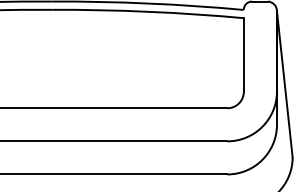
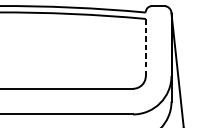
line: (243, 54) -> (145, 47), solid -> dashed

